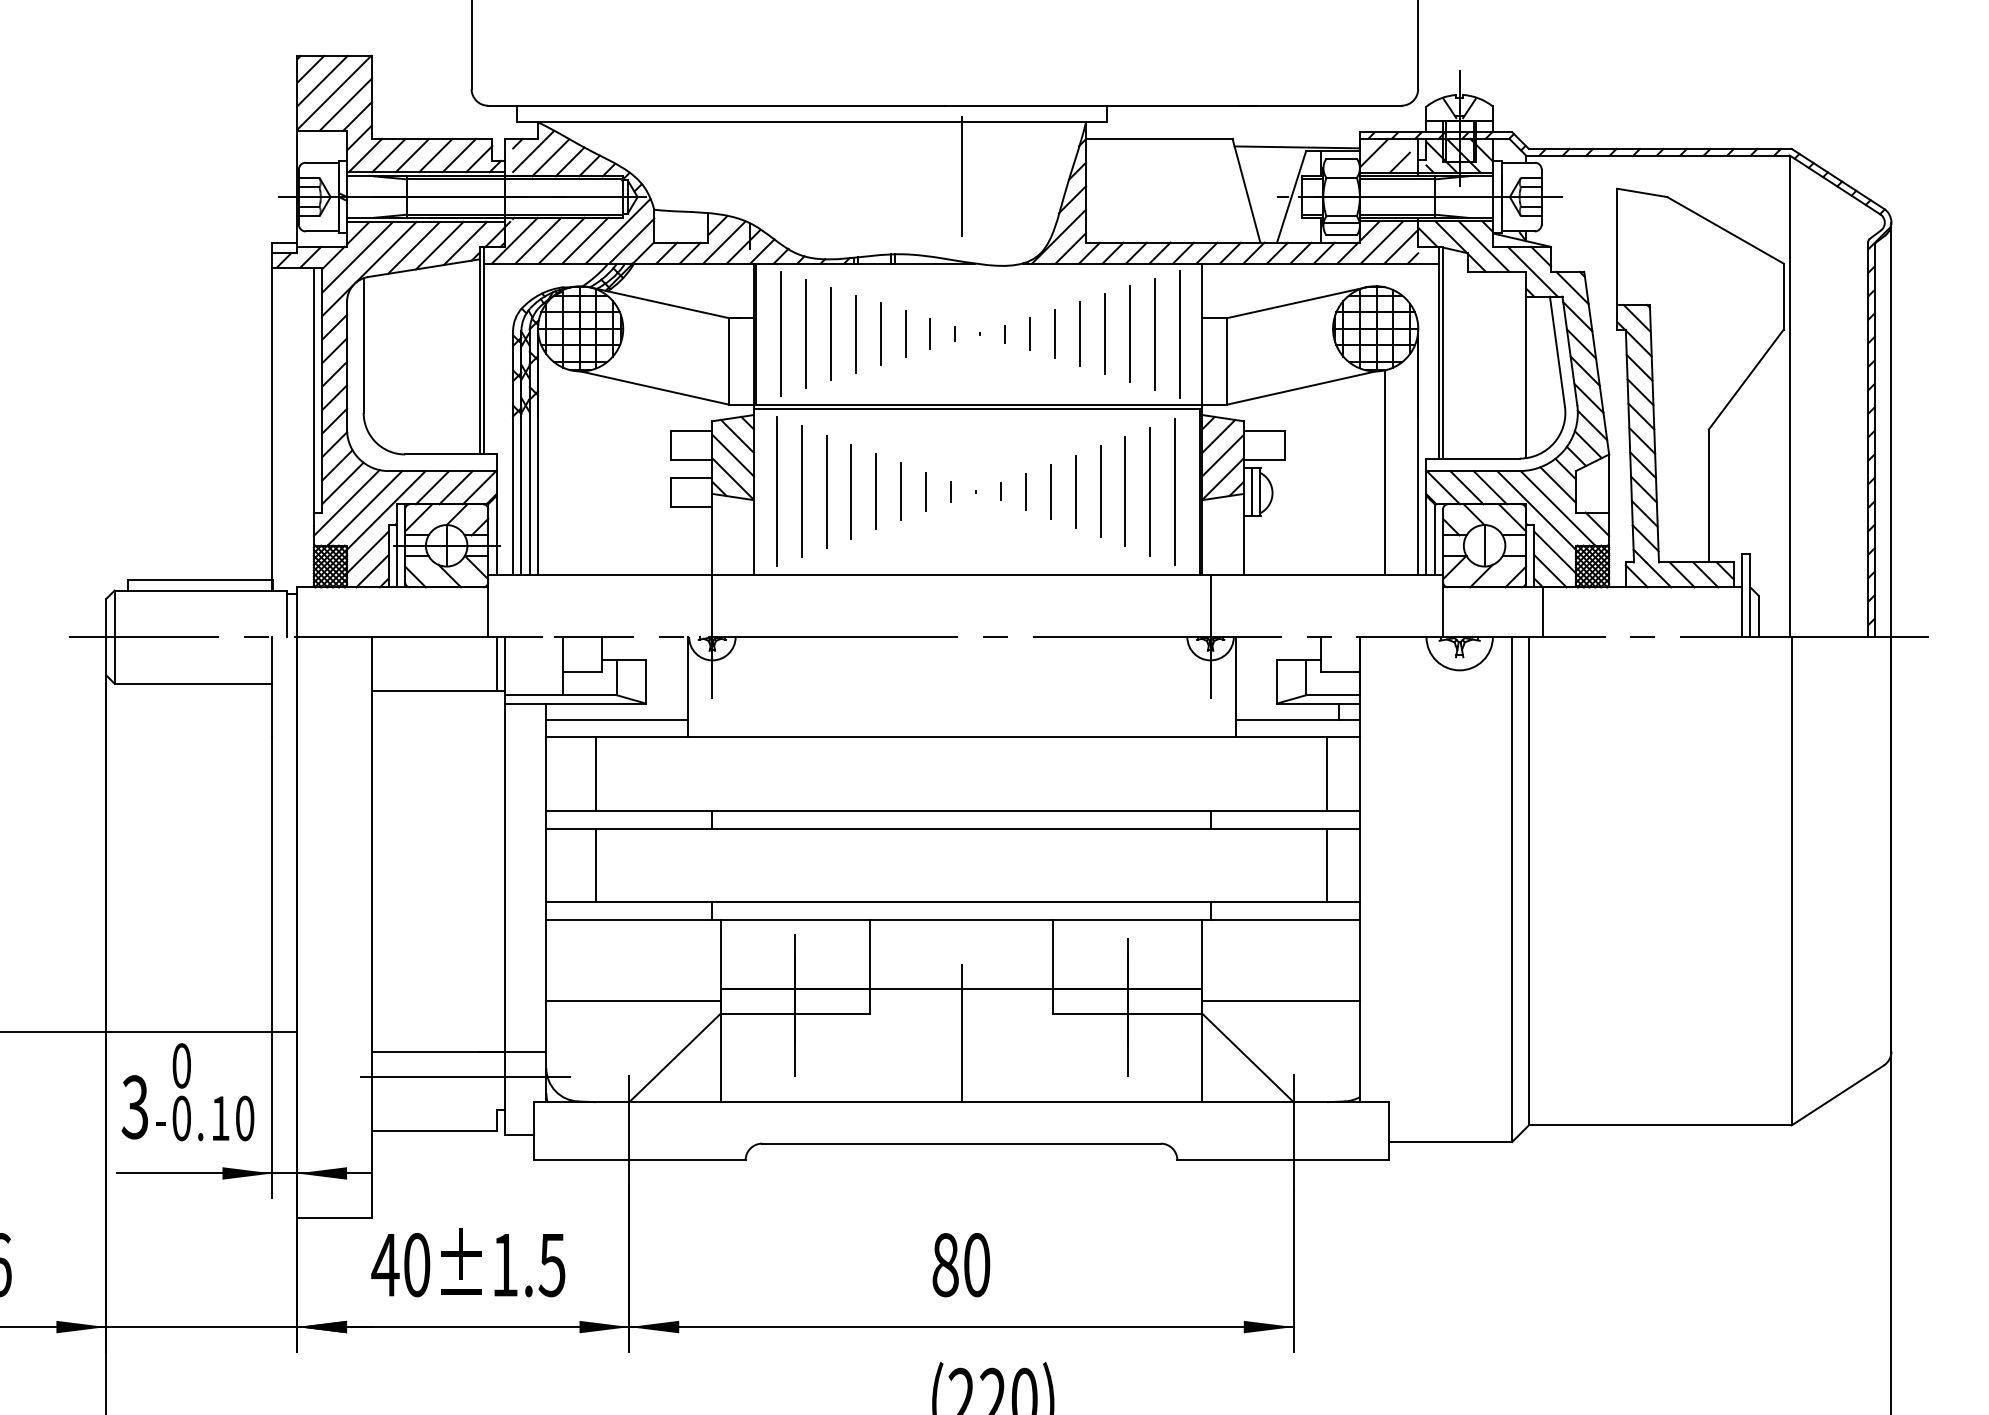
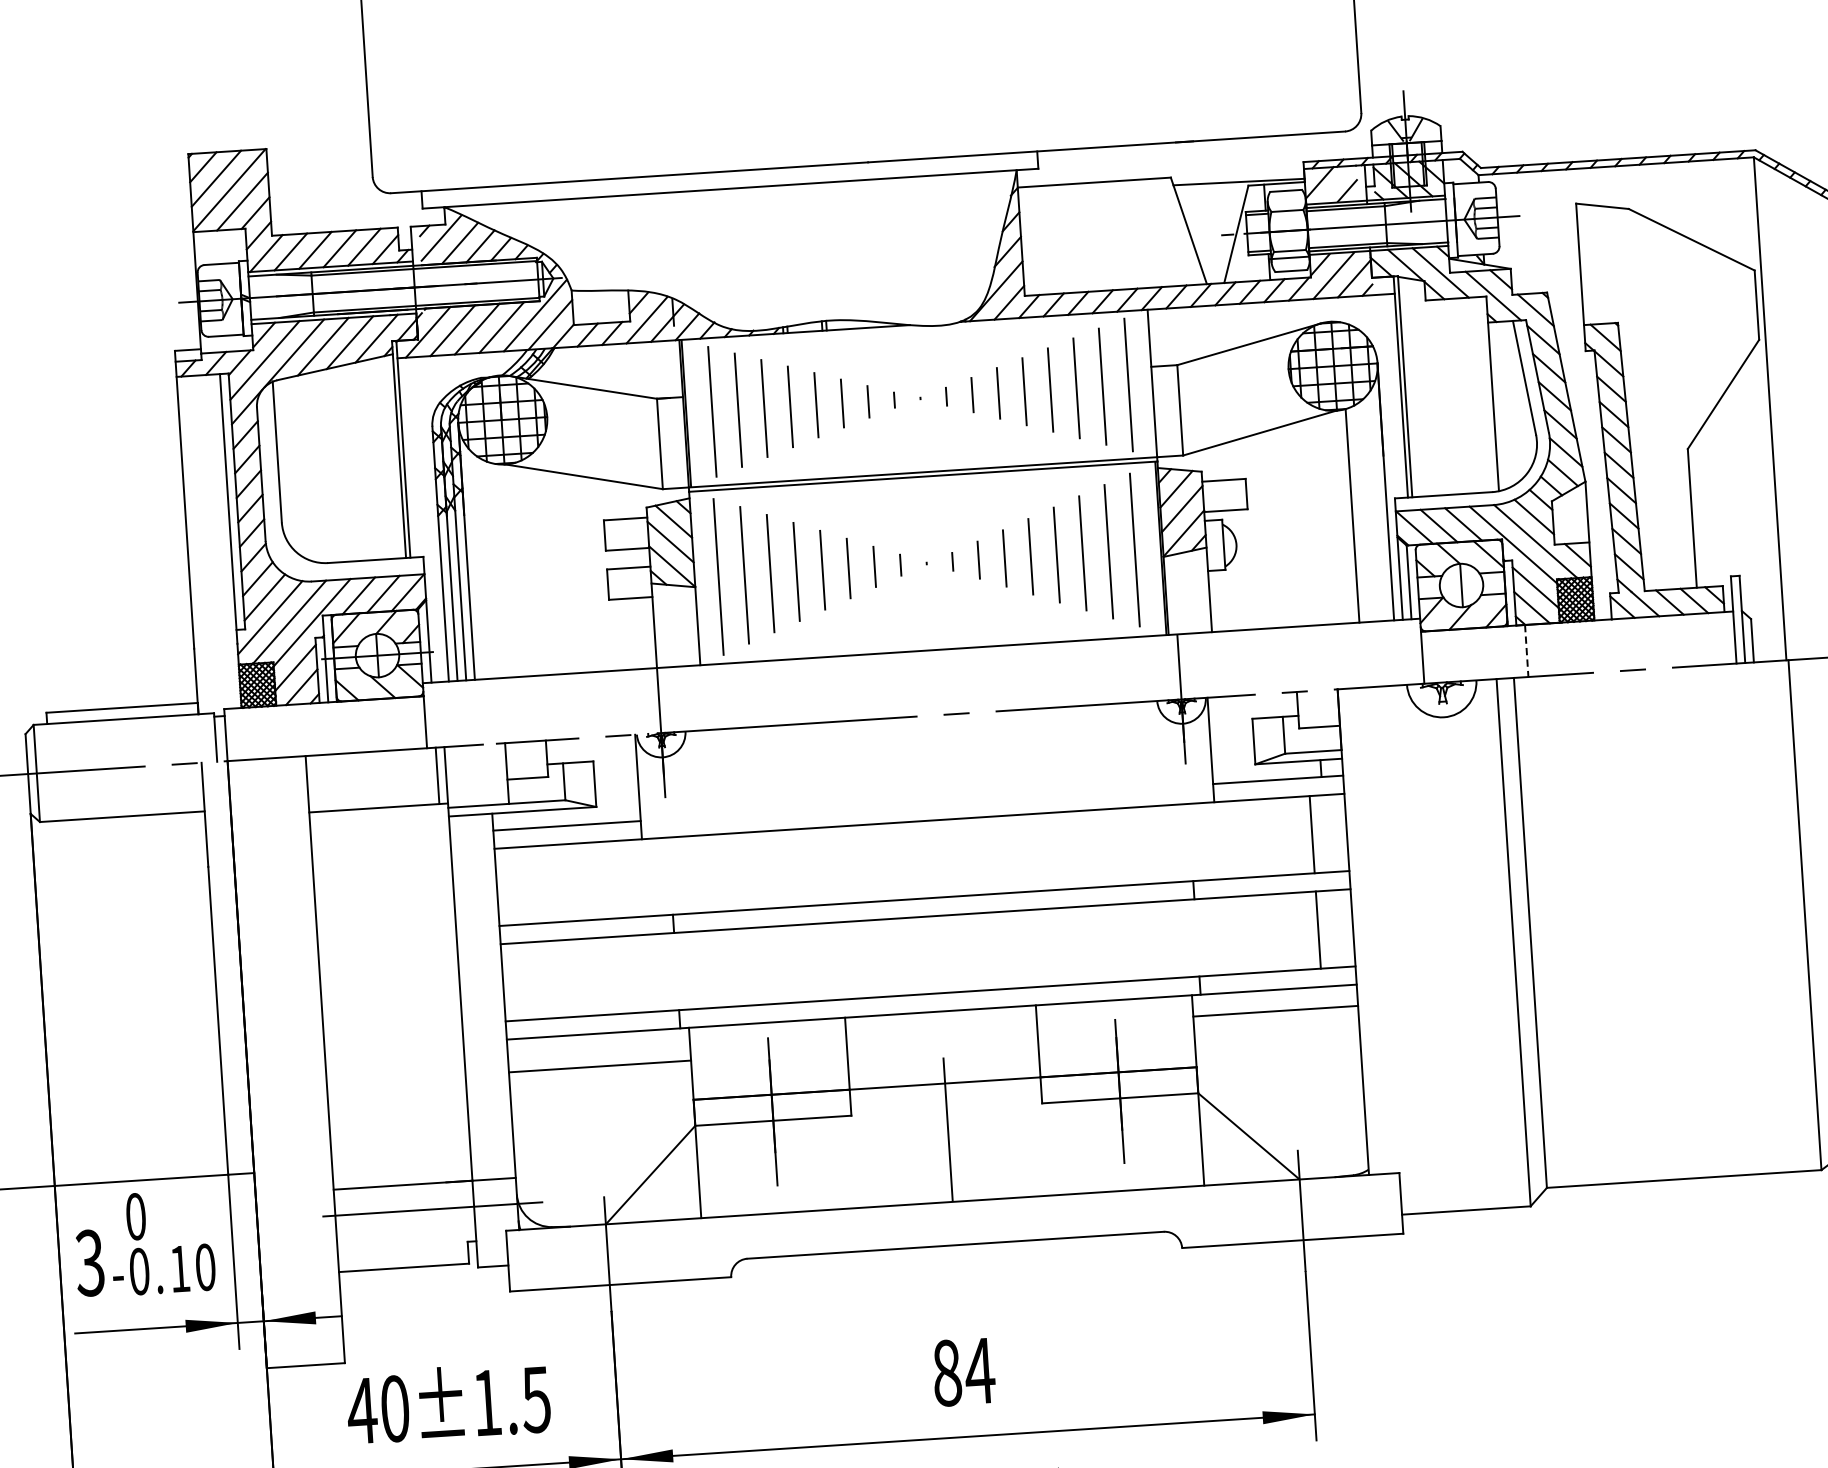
line: (961, 176) -> (890, 235), removed
line: (1252, 492) -> (1215, 545), removed
line: (1542, 612) -> (1526, 651), solid -> dashed
line: (596, 774) -> (549, 884), removed
line: (596, 865) -> (555, 979), removed
line: (633, 1001) -> (600, 1066), moved
line: (1281, 1001) -> (1276, 1011), moved
text: (976, 1265) -> (979, 1371), 80 -> 84

